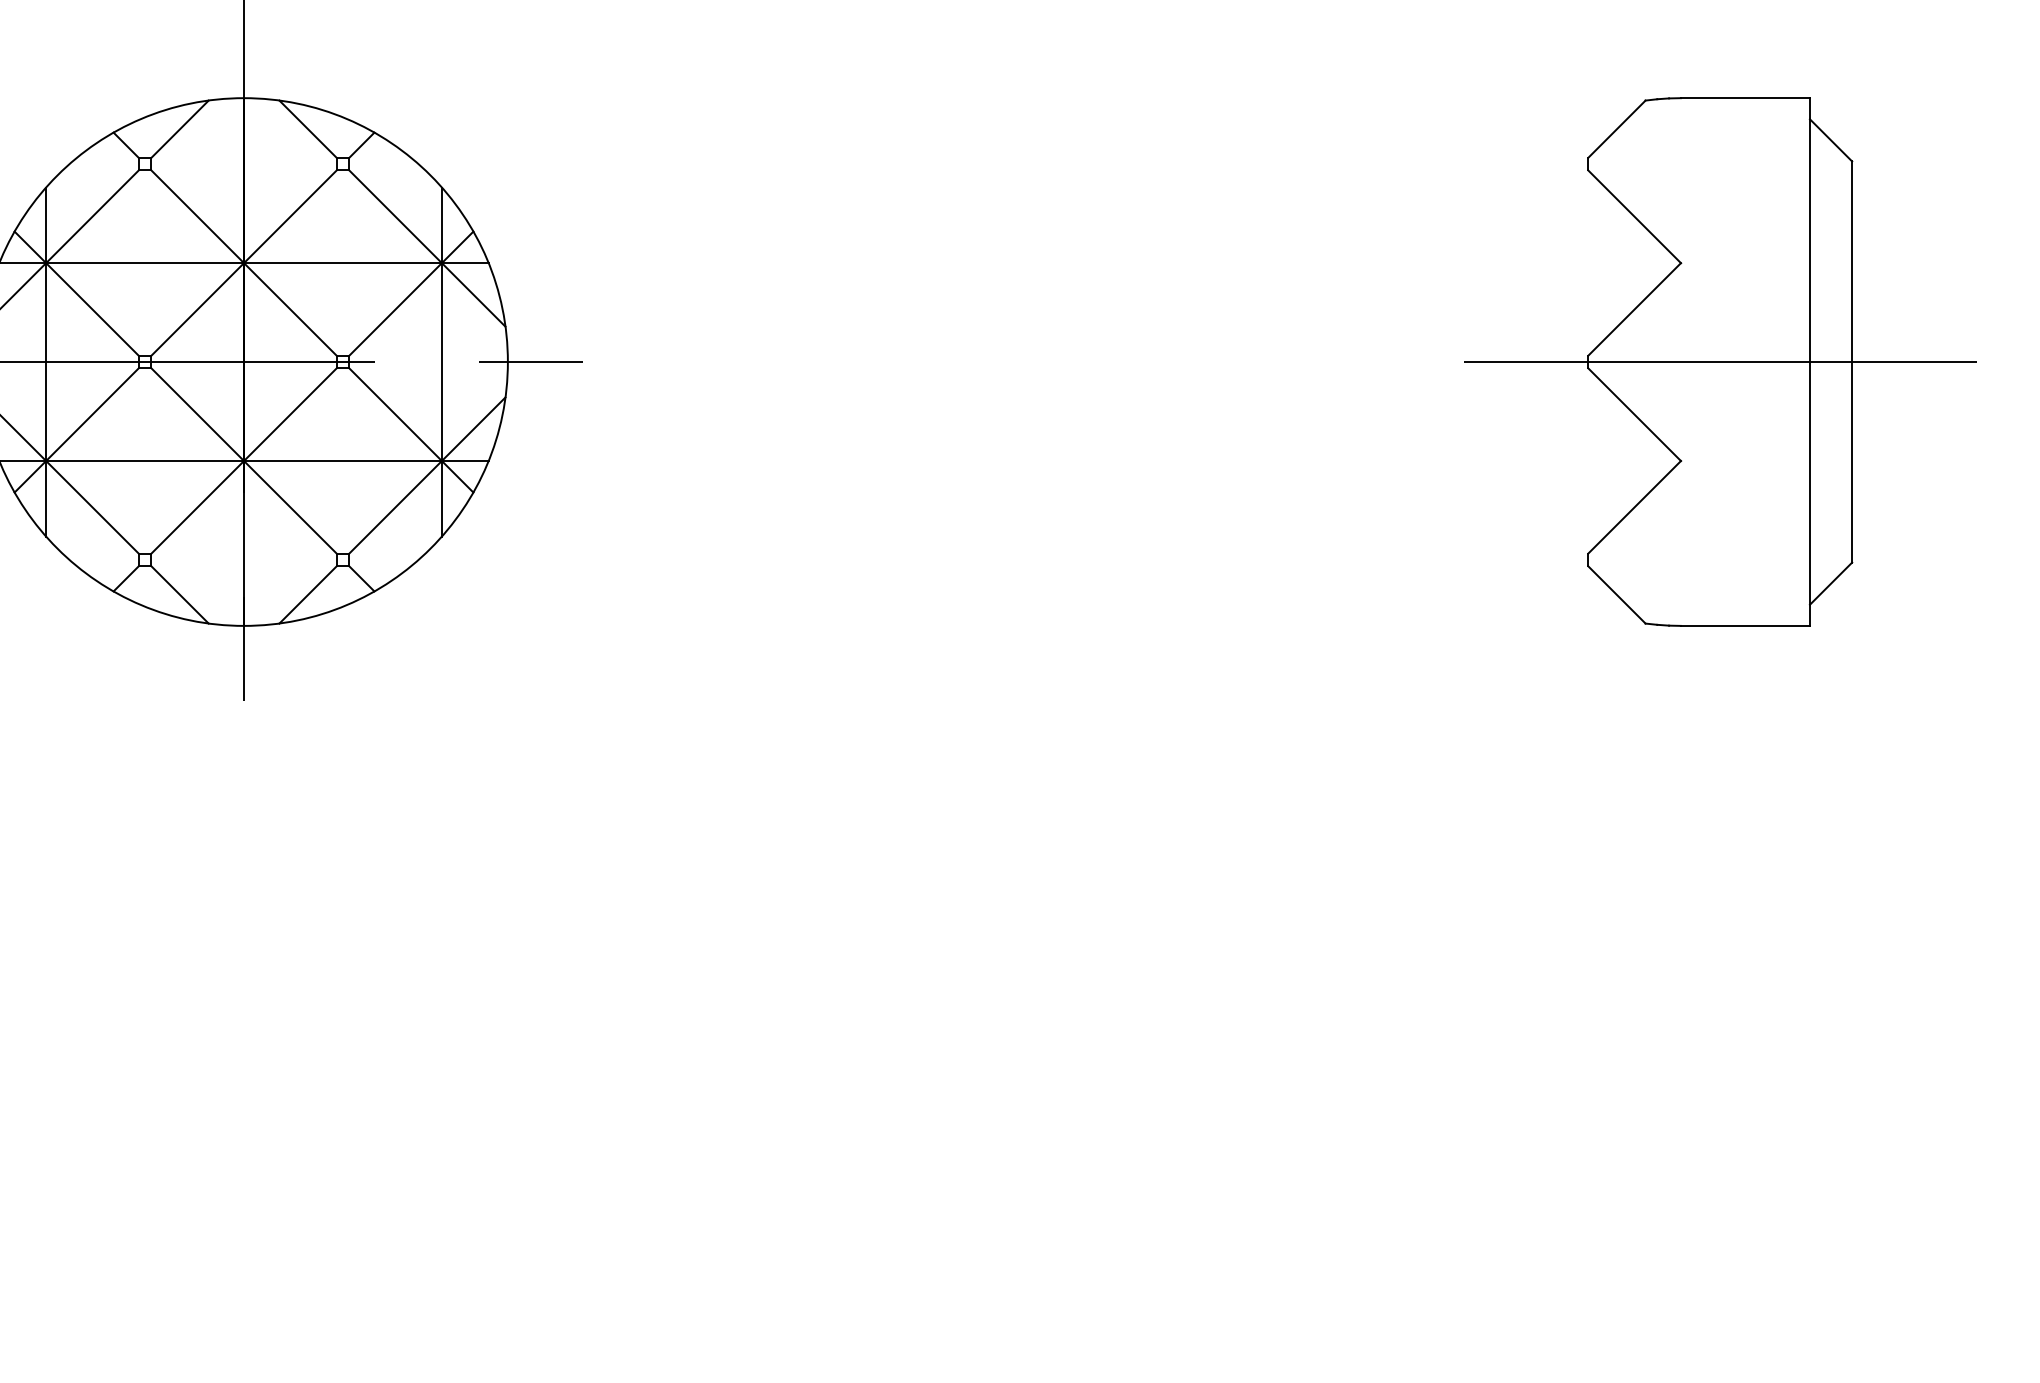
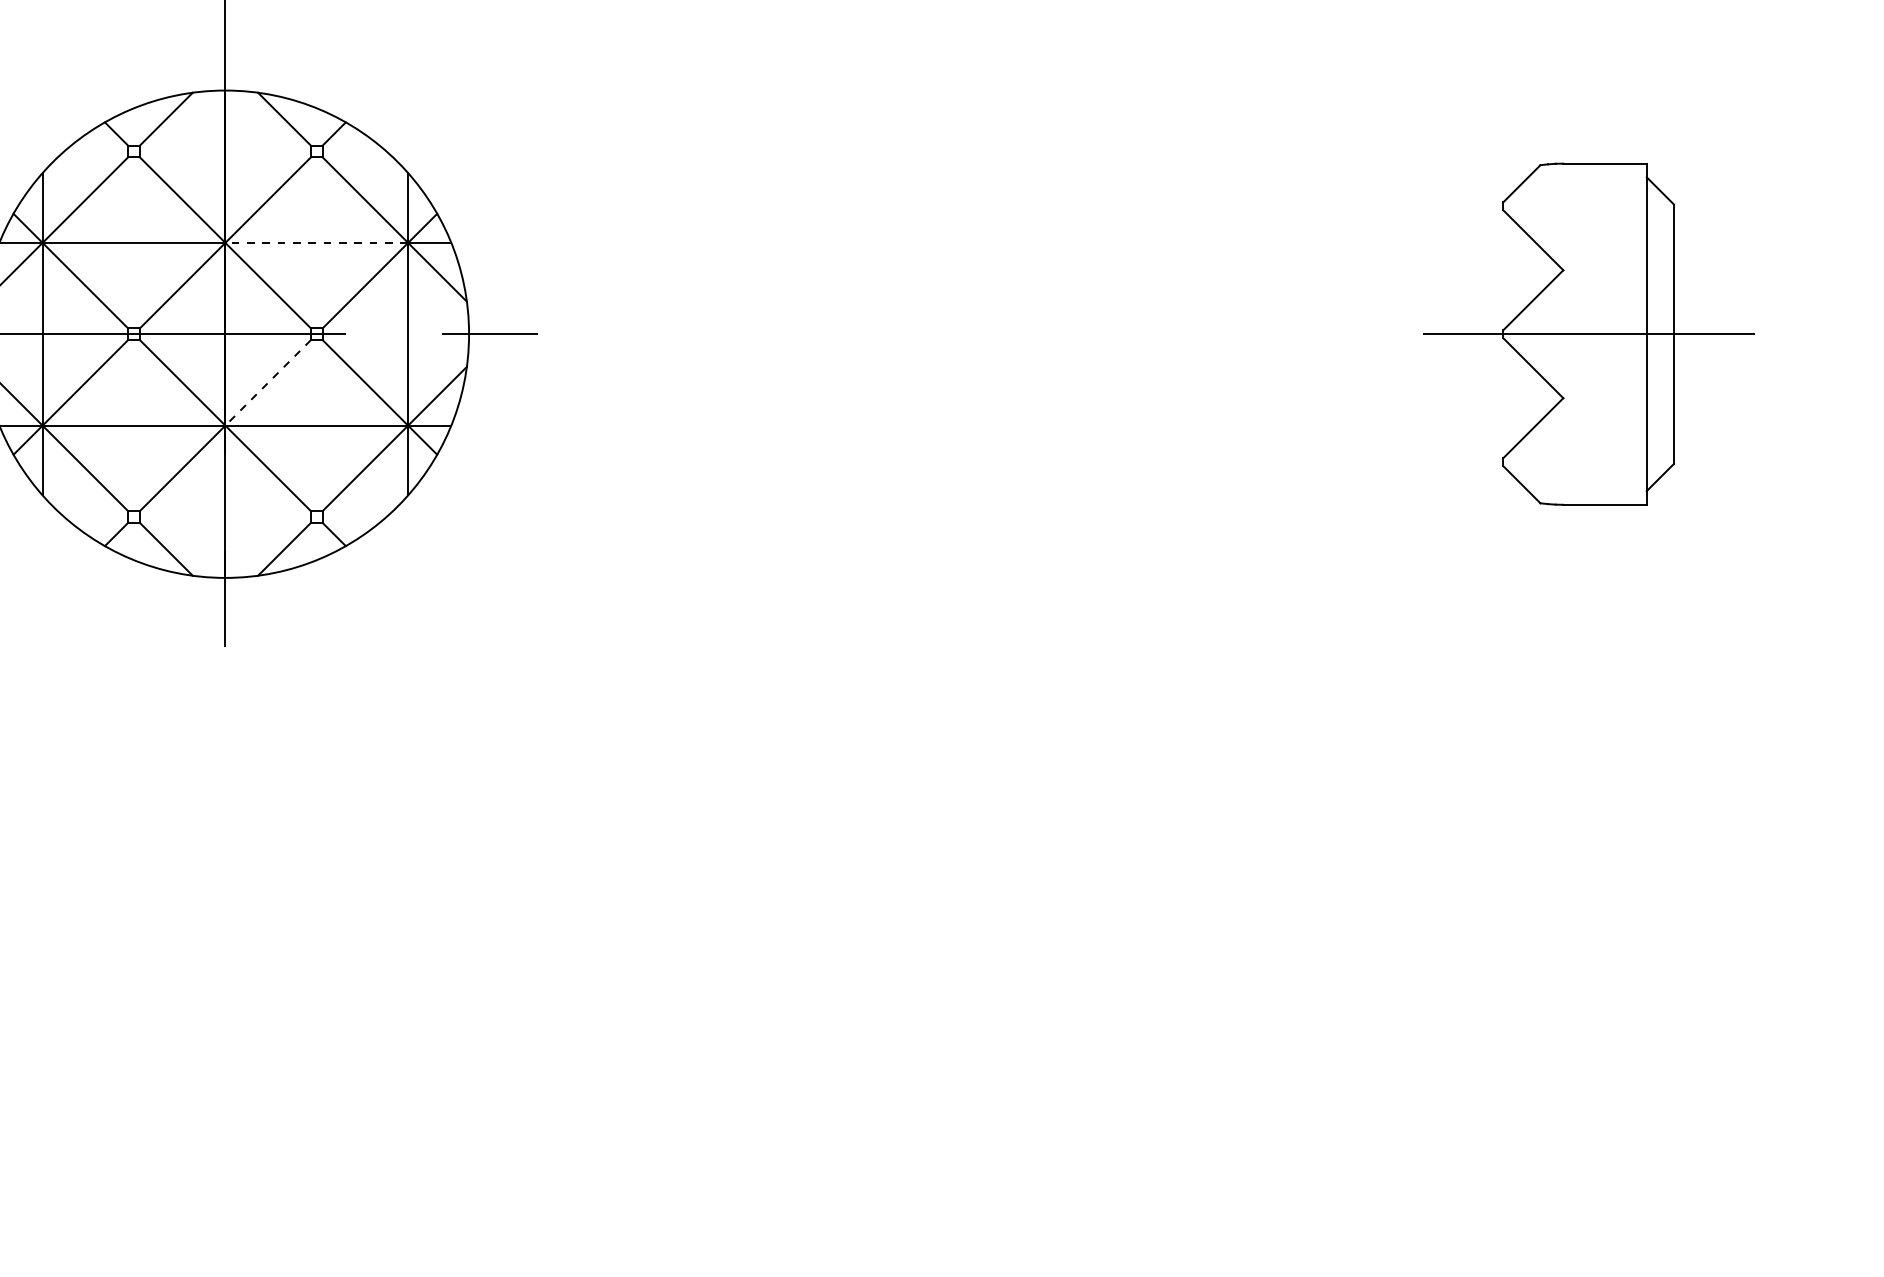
line: (342, 263) -> (316, 243), solid -> dashed
part: (1720, 361) -> (1588, 333), size x0.7
line: (290, 414) -> (268, 382), solid -> dashed

